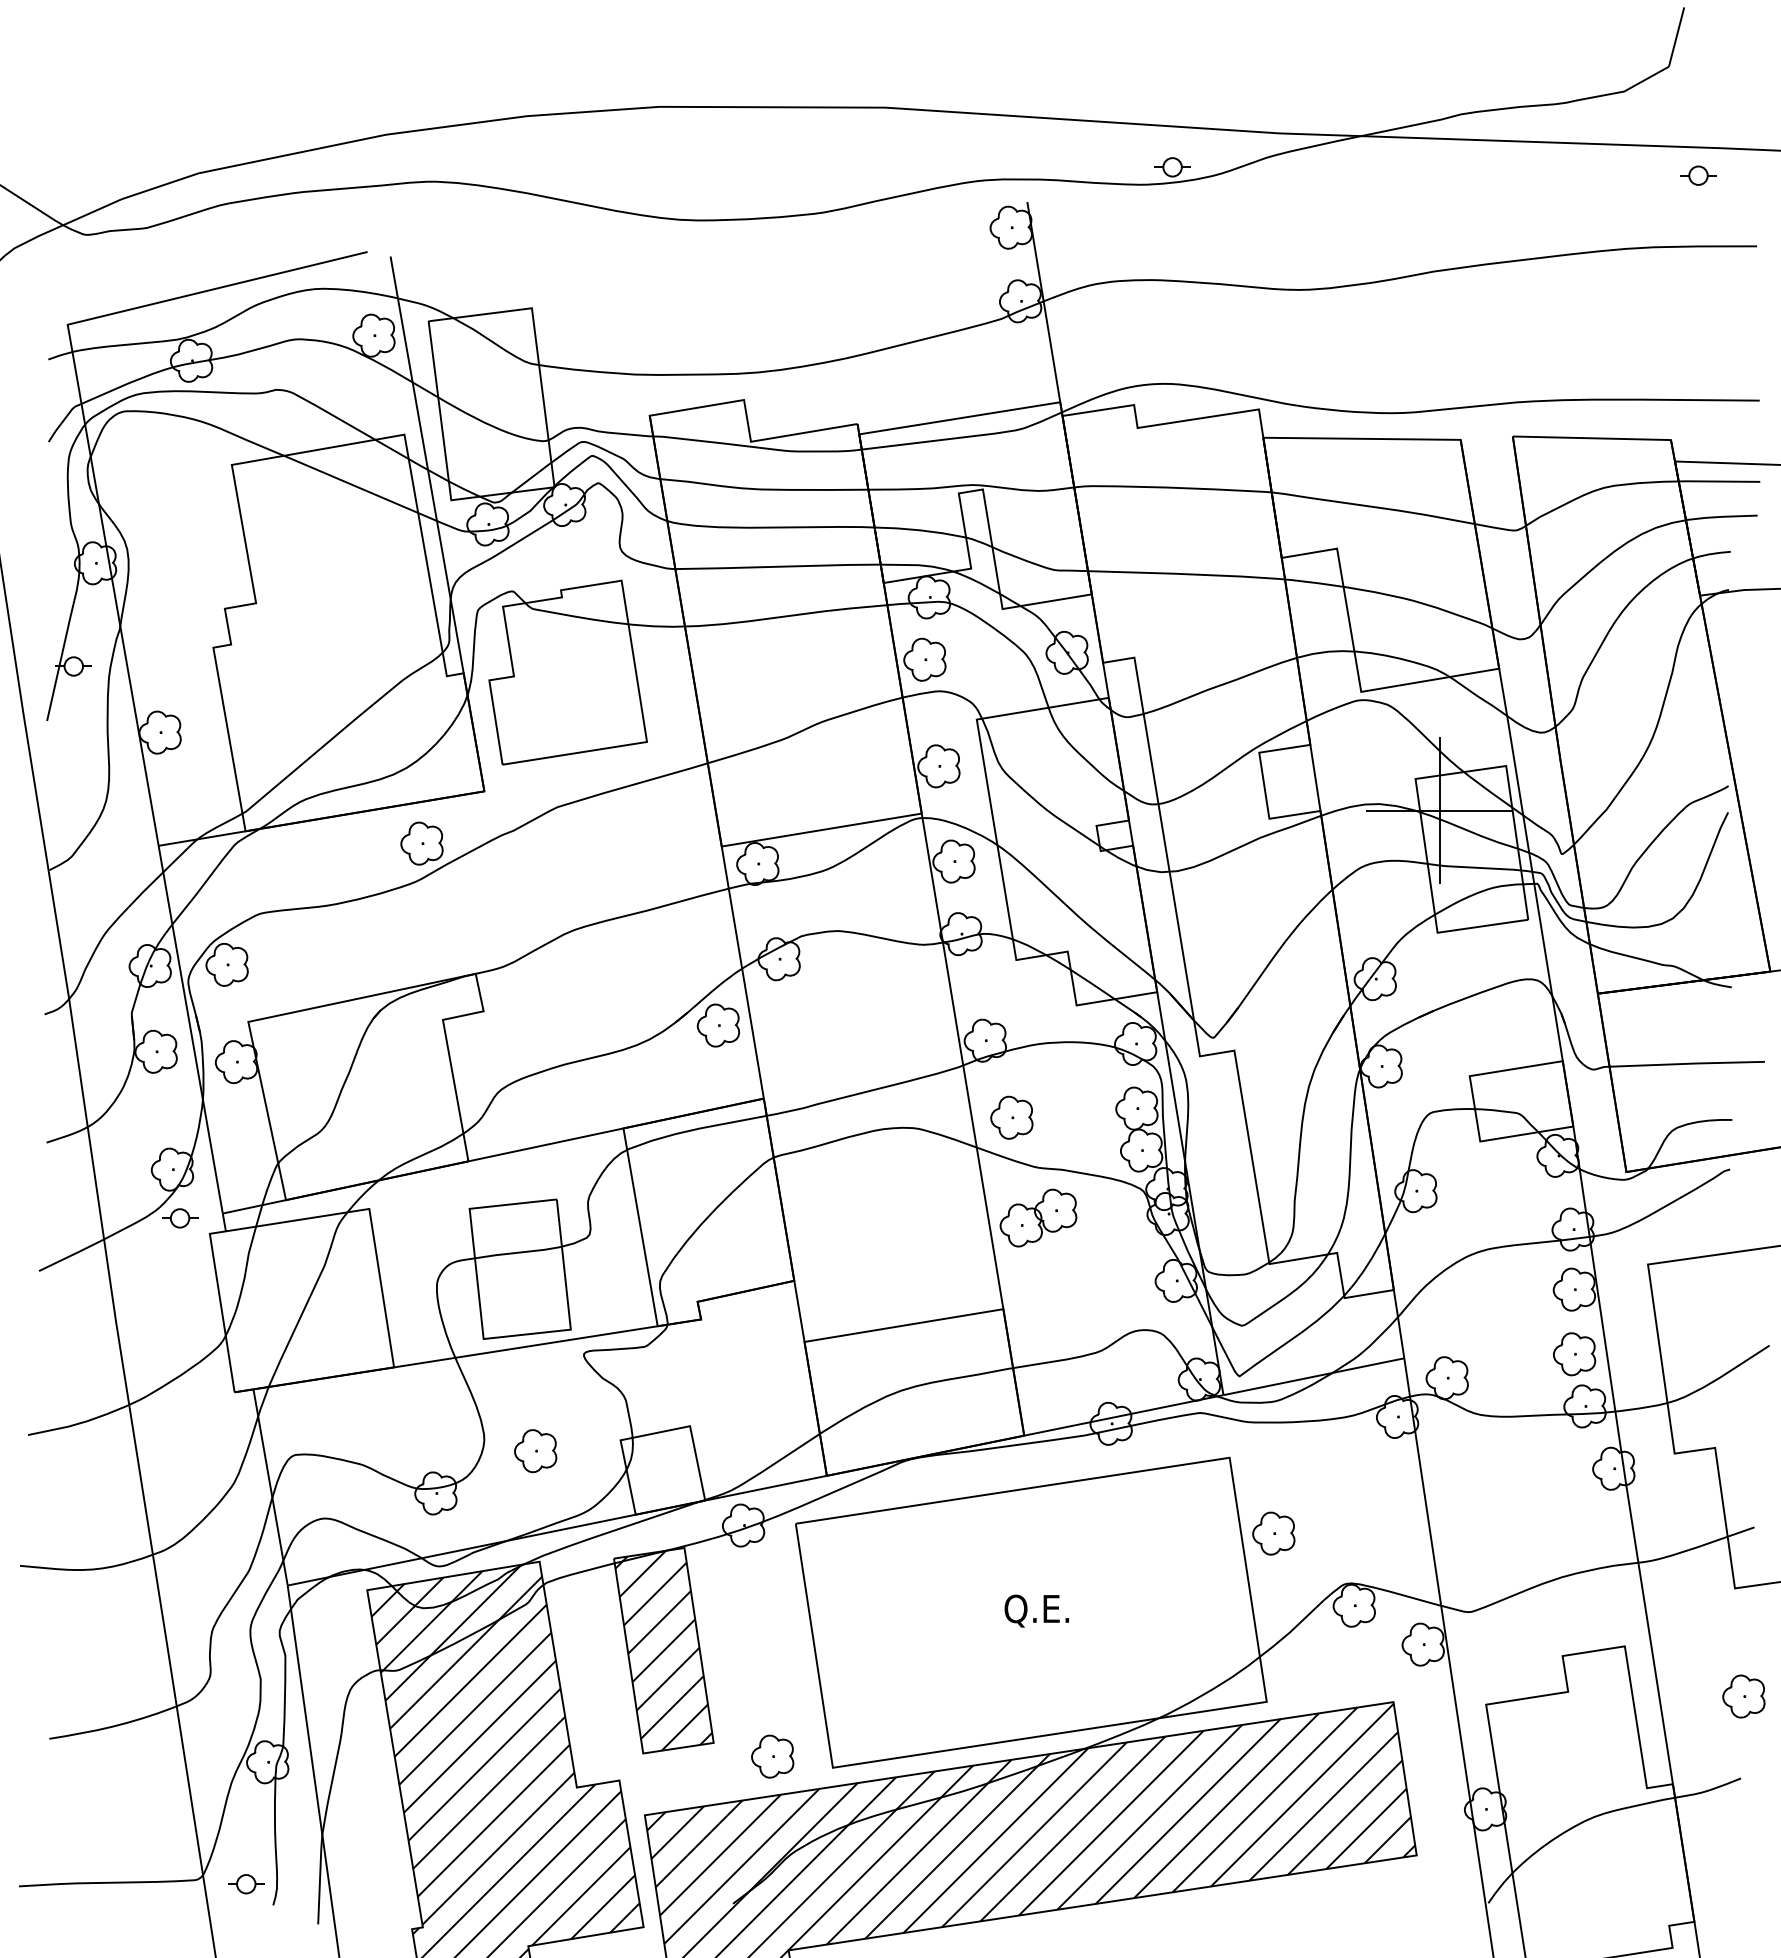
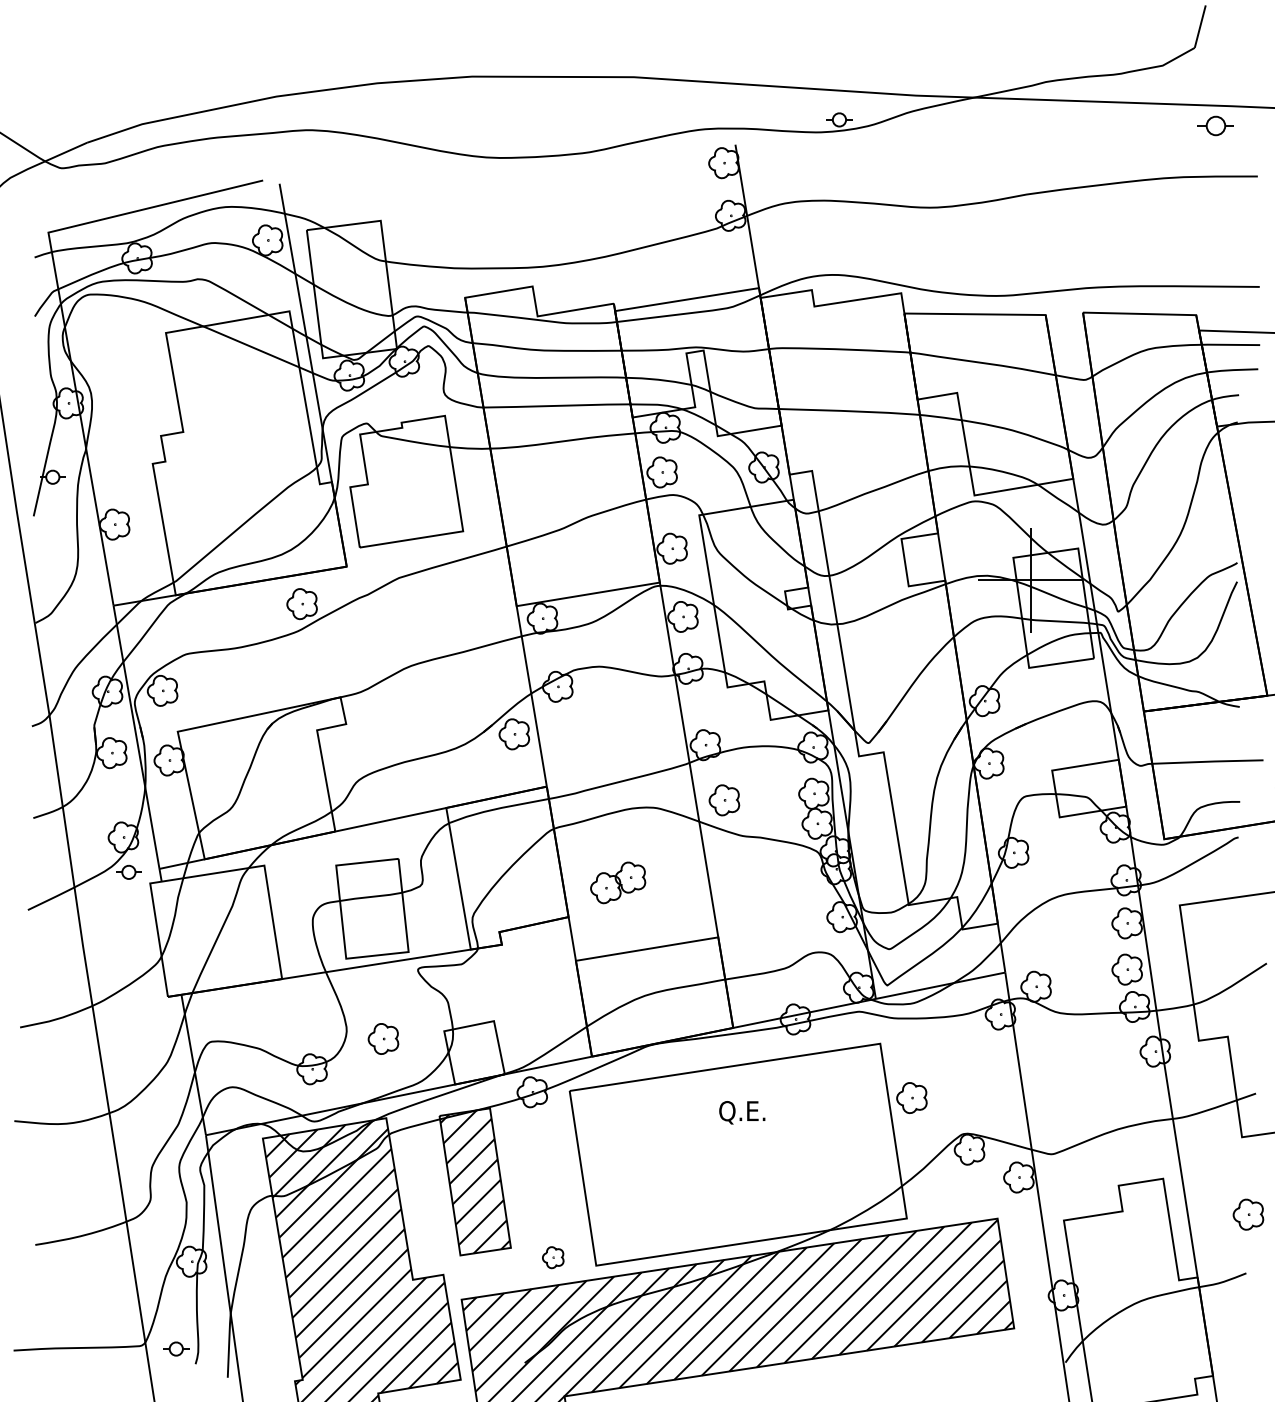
part: (1698, 175) -> (1215, 125), size x1.4
part: (1038, 1217) -> (618, 882), moved
text: (1036, 1610) -> (742, 1112), moved
part: (772, 1756) -> (553, 1257), size x0.7

